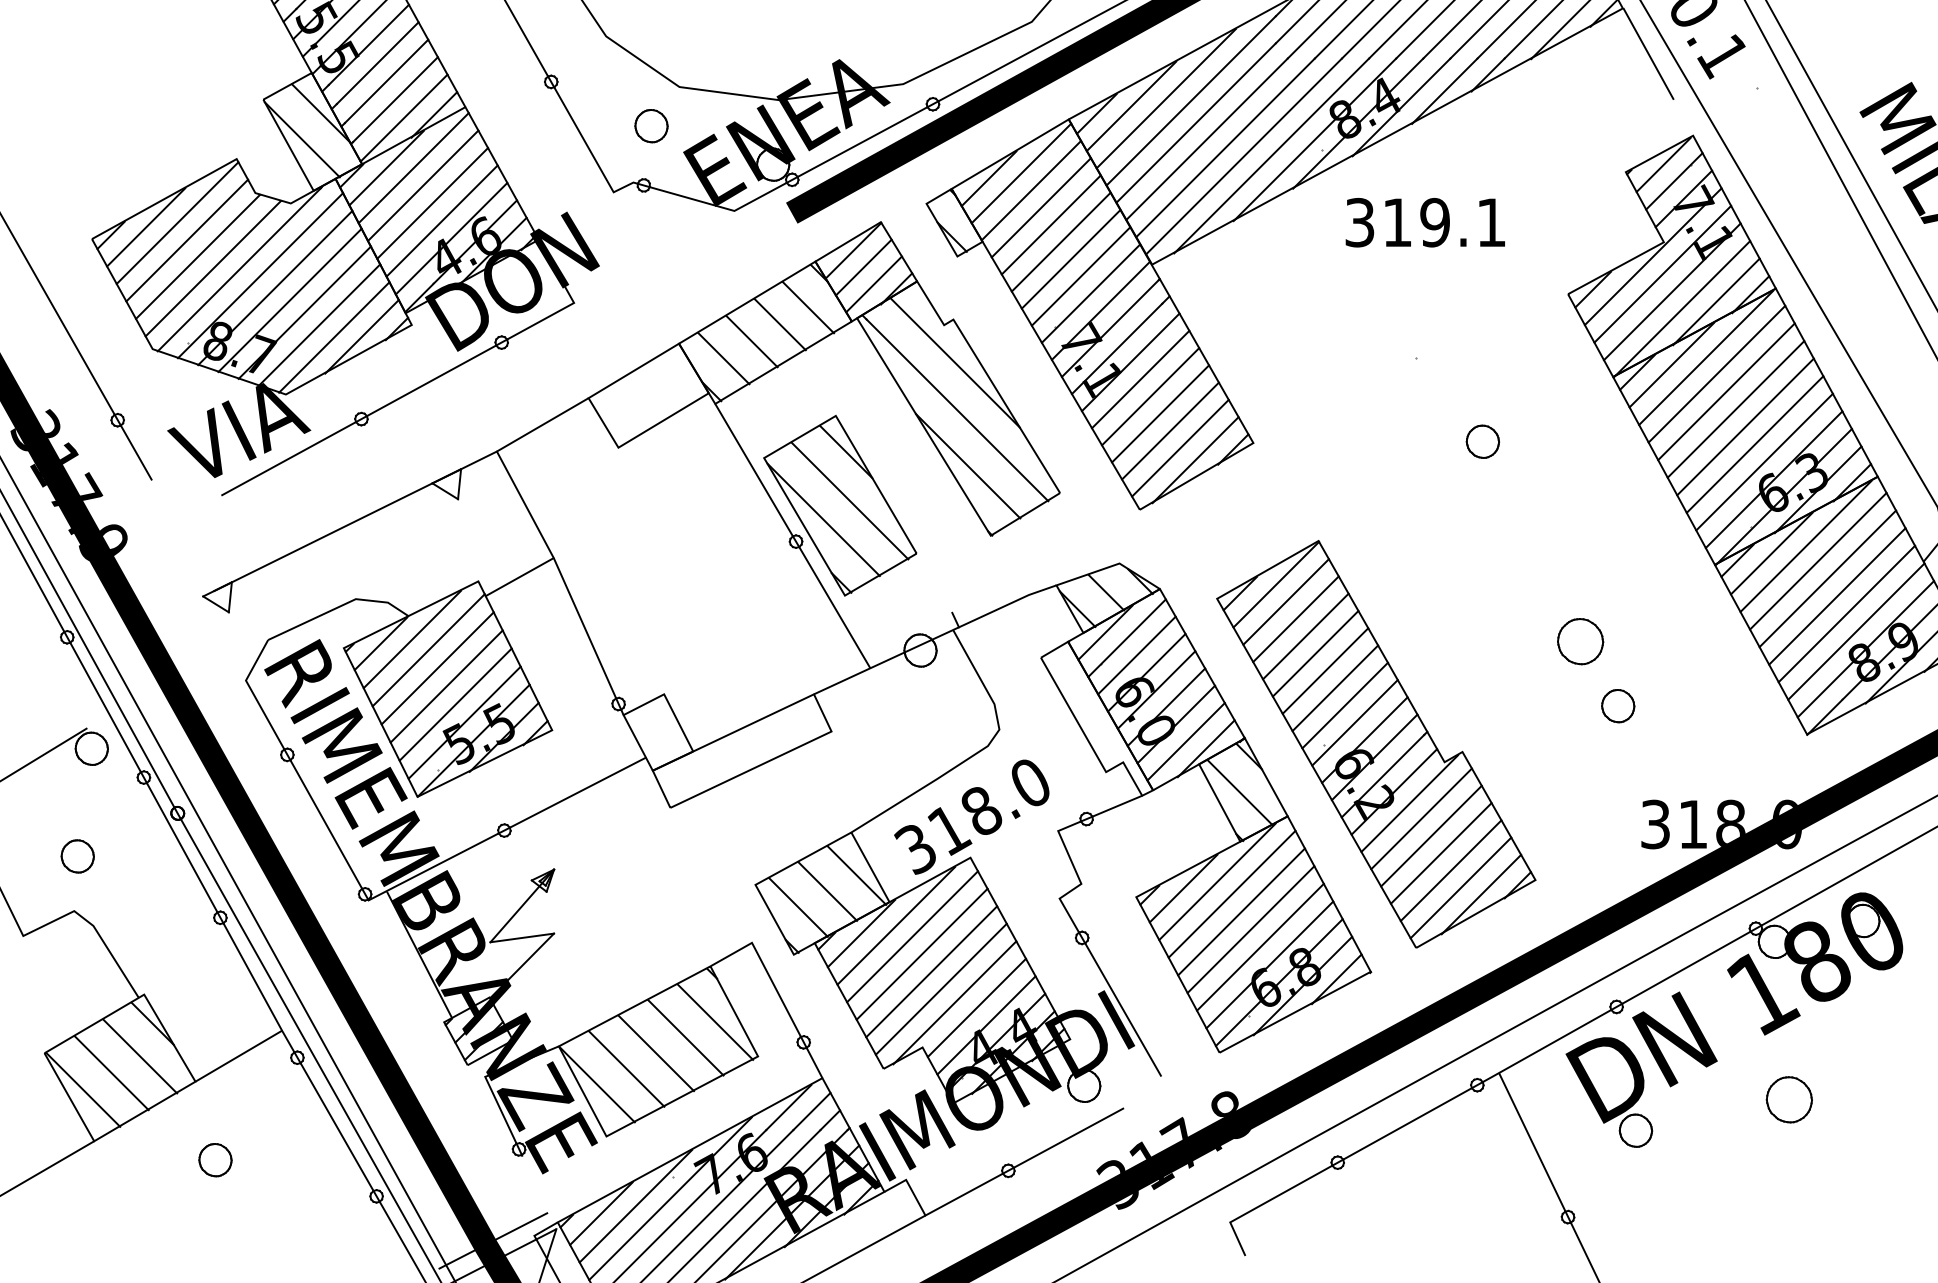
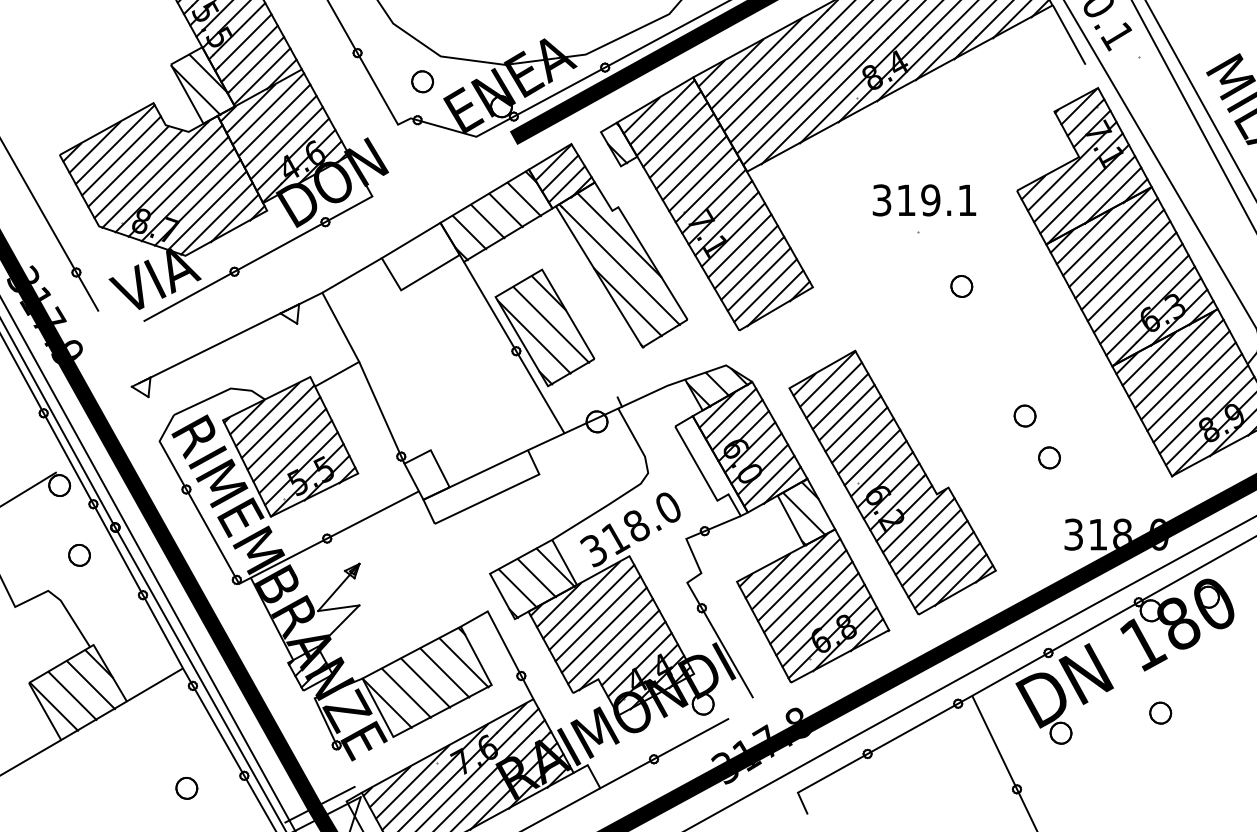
text: (1425, 222) -> (924, 200), moved
part: (1579, 640) -> (1024, 415), size x0.71
part: (77, 856) -> (79, 555), moved
part: (1789, 1098) -> (1160, 712), size x0.71
part: (214, 1160) -> (186, 788), moved

